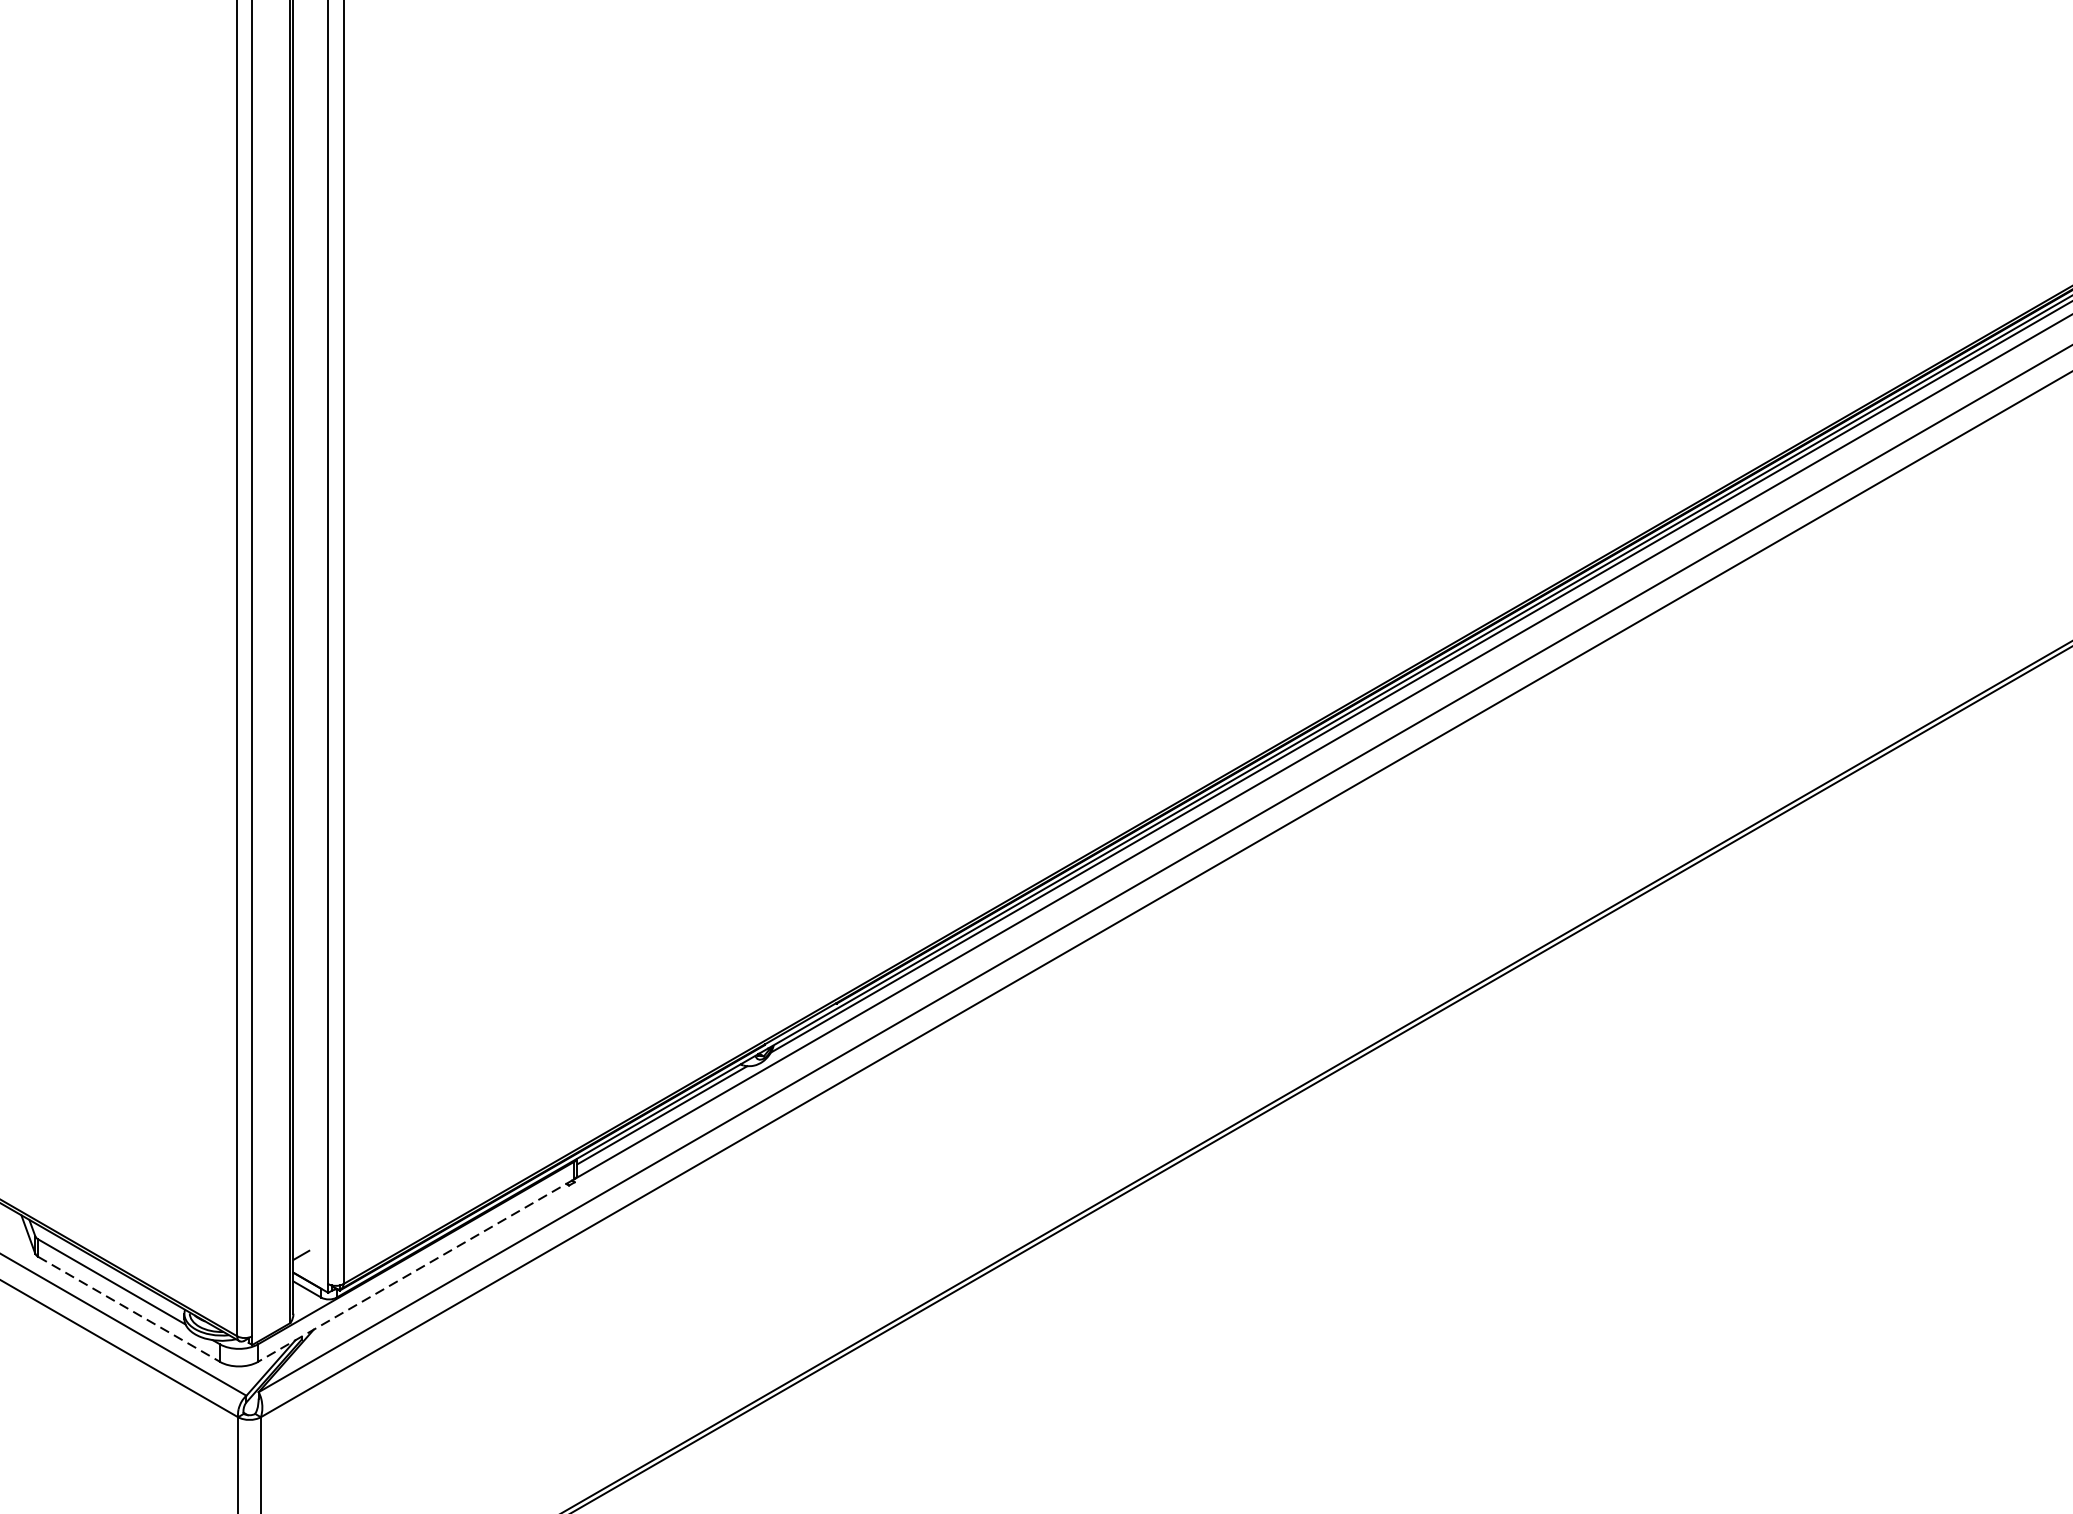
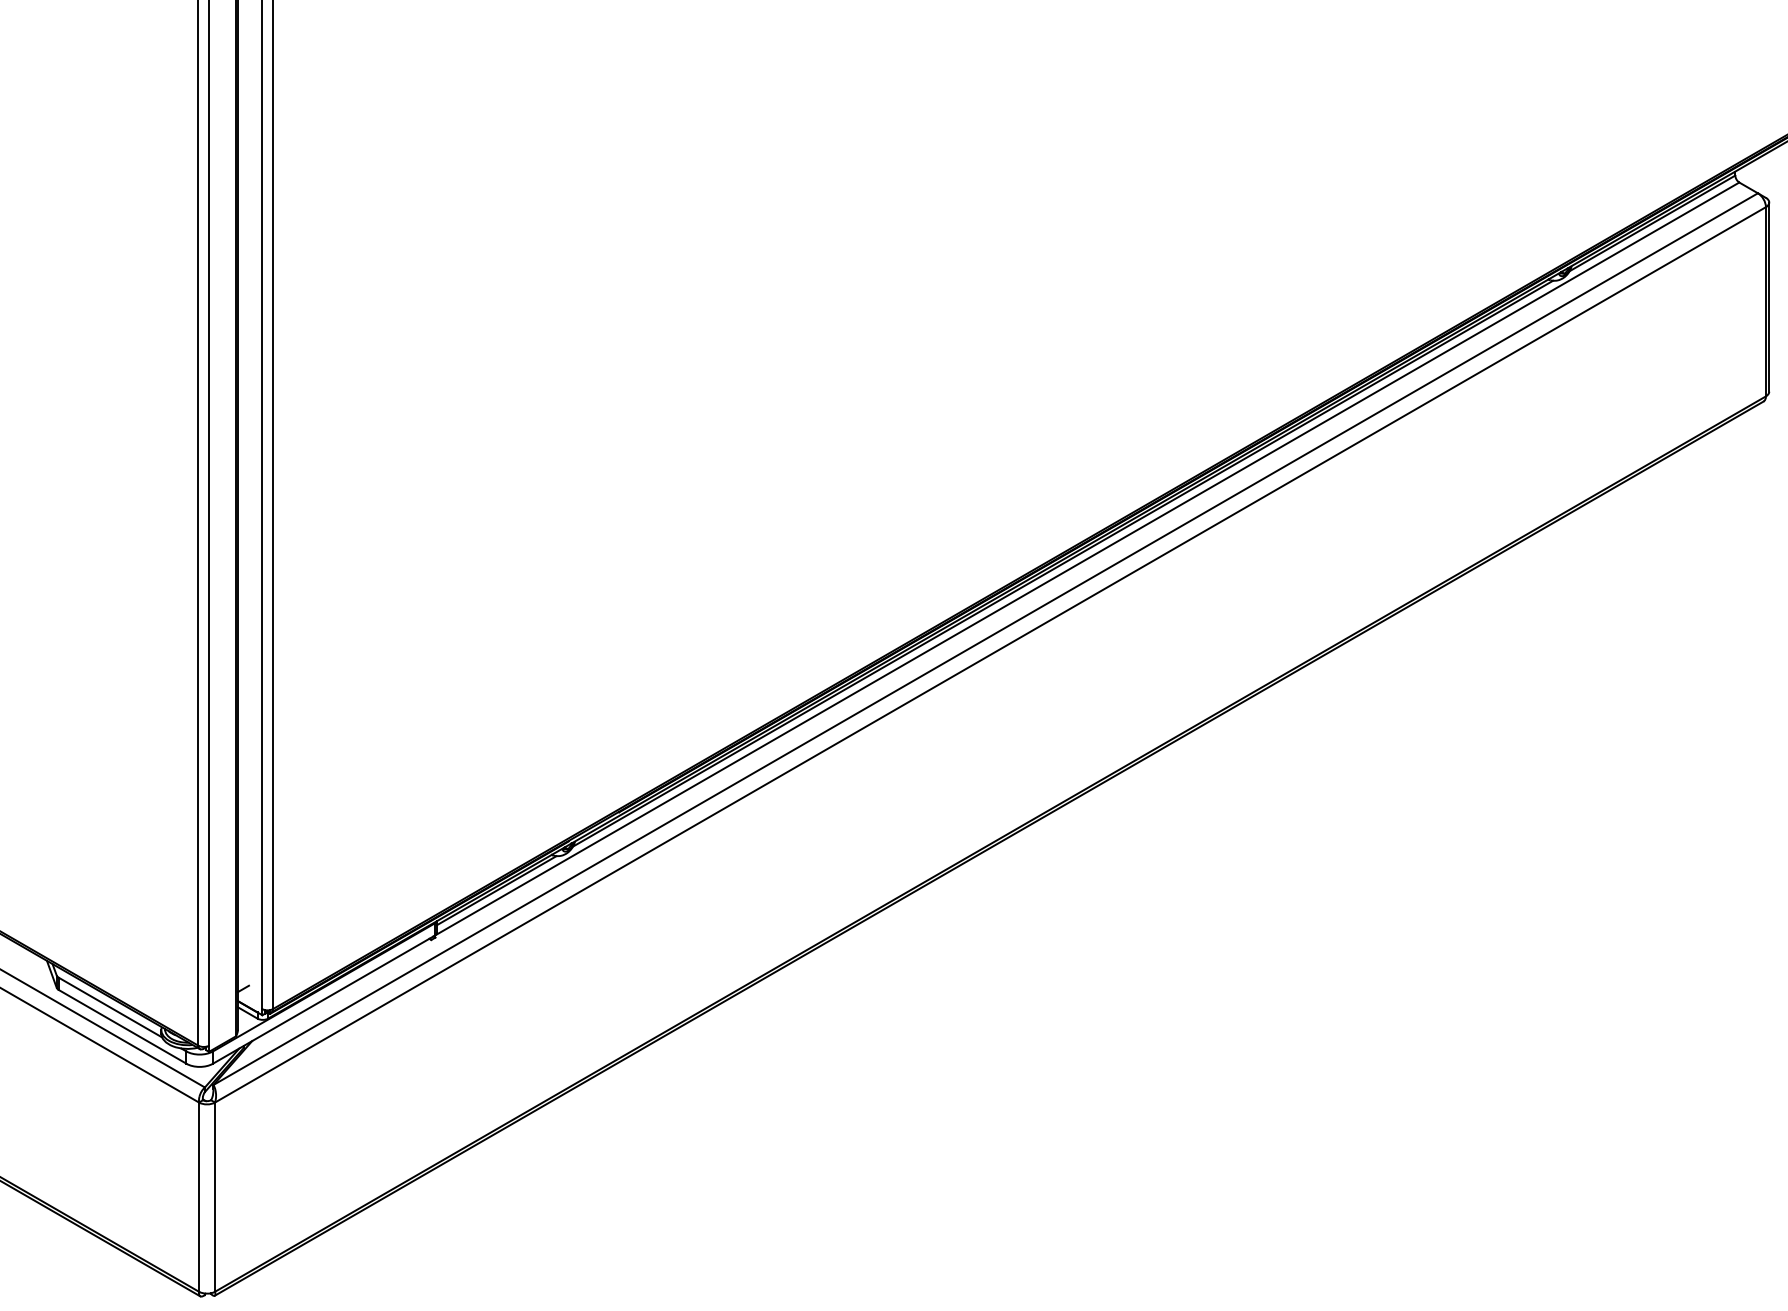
line: (415, 1270) -> (323, 999), dashed -> solid
line: (129, 1308) -> (122, 1026), dashed -> solid

